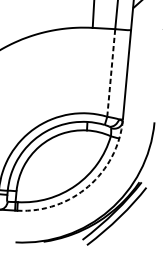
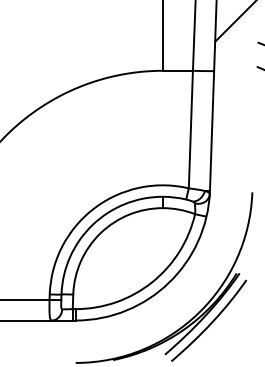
line: (110, 72) -> (190, 129), dashed -> solid
arc: (88, 186) -> (169, 282), dashed -> solid

